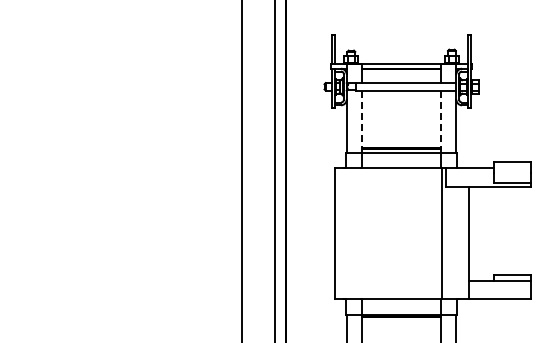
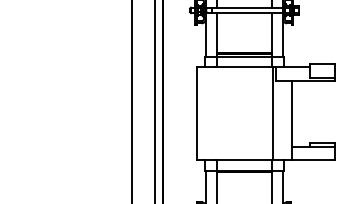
line: (362, 119) -> (216, 33), dashed -> solid
line: (440, 119) -> (271, 33), dashed -> solid

